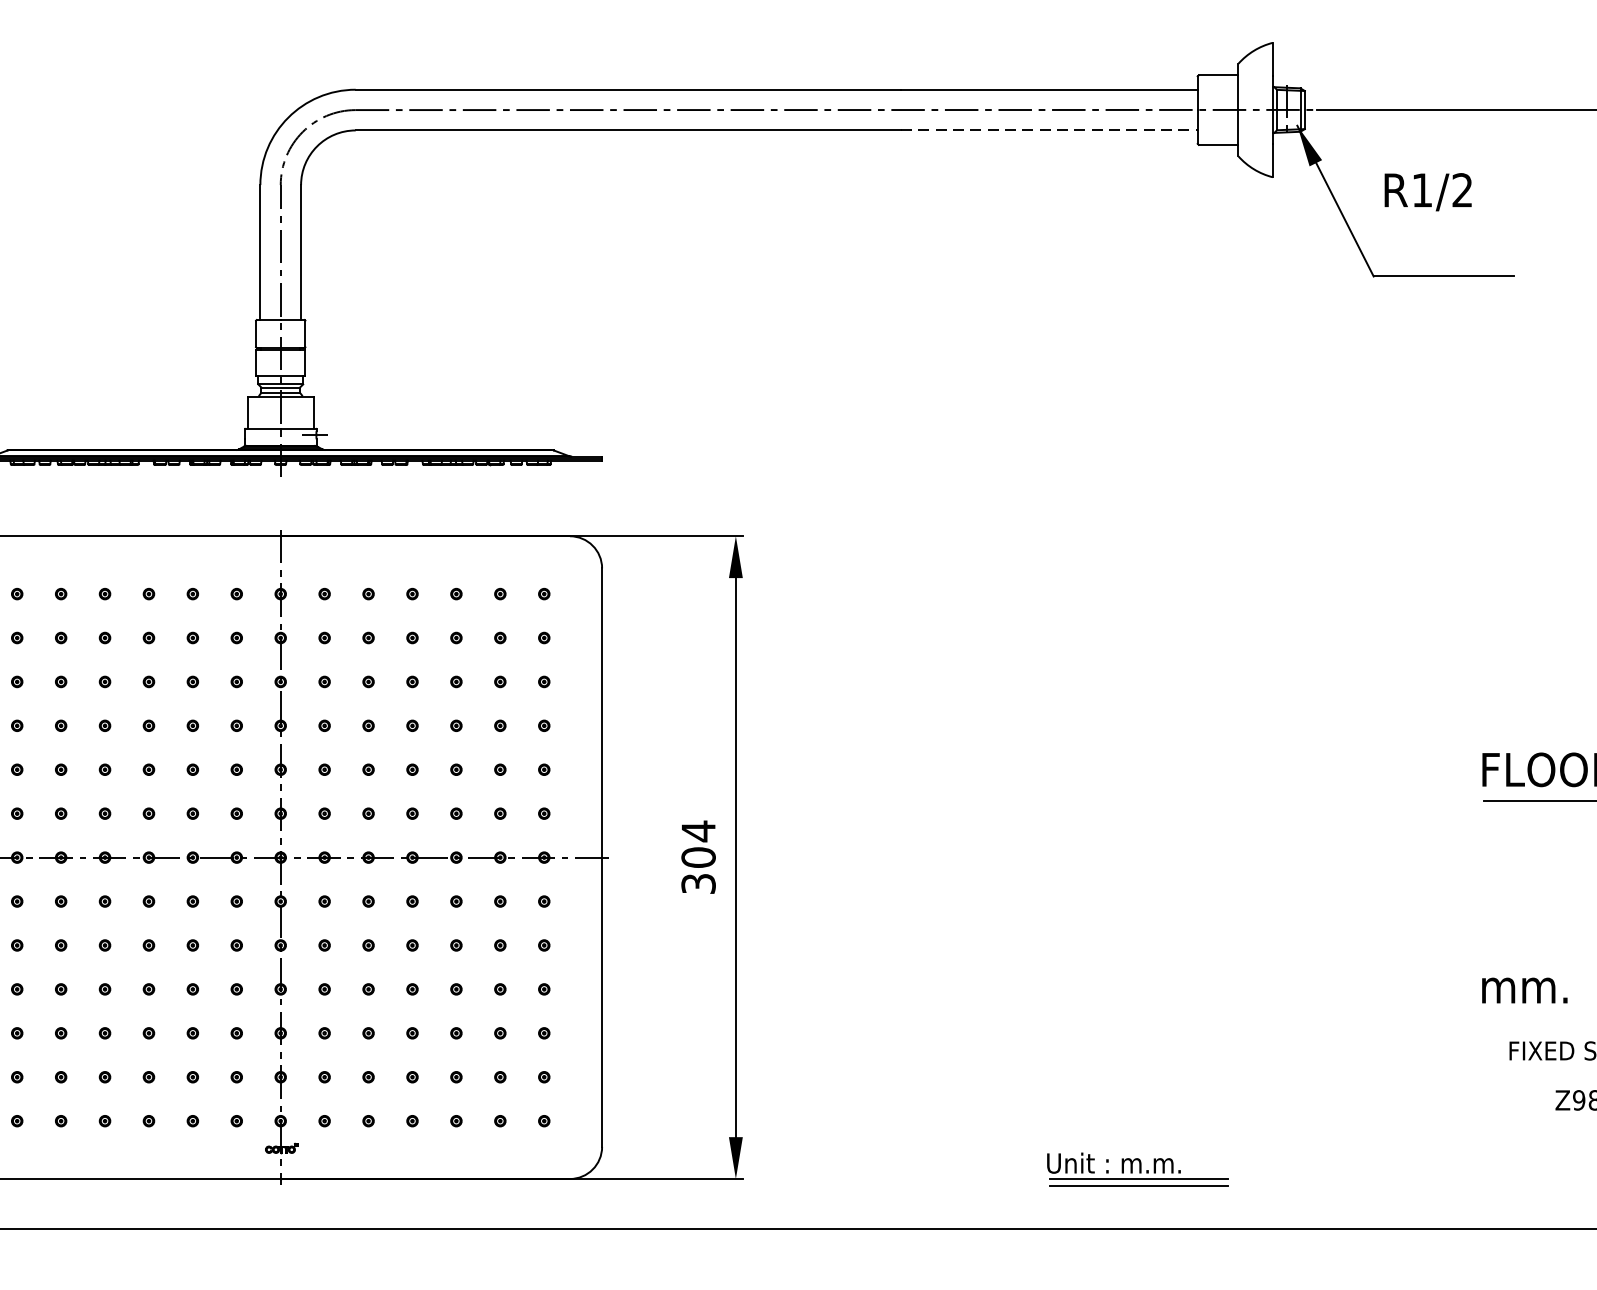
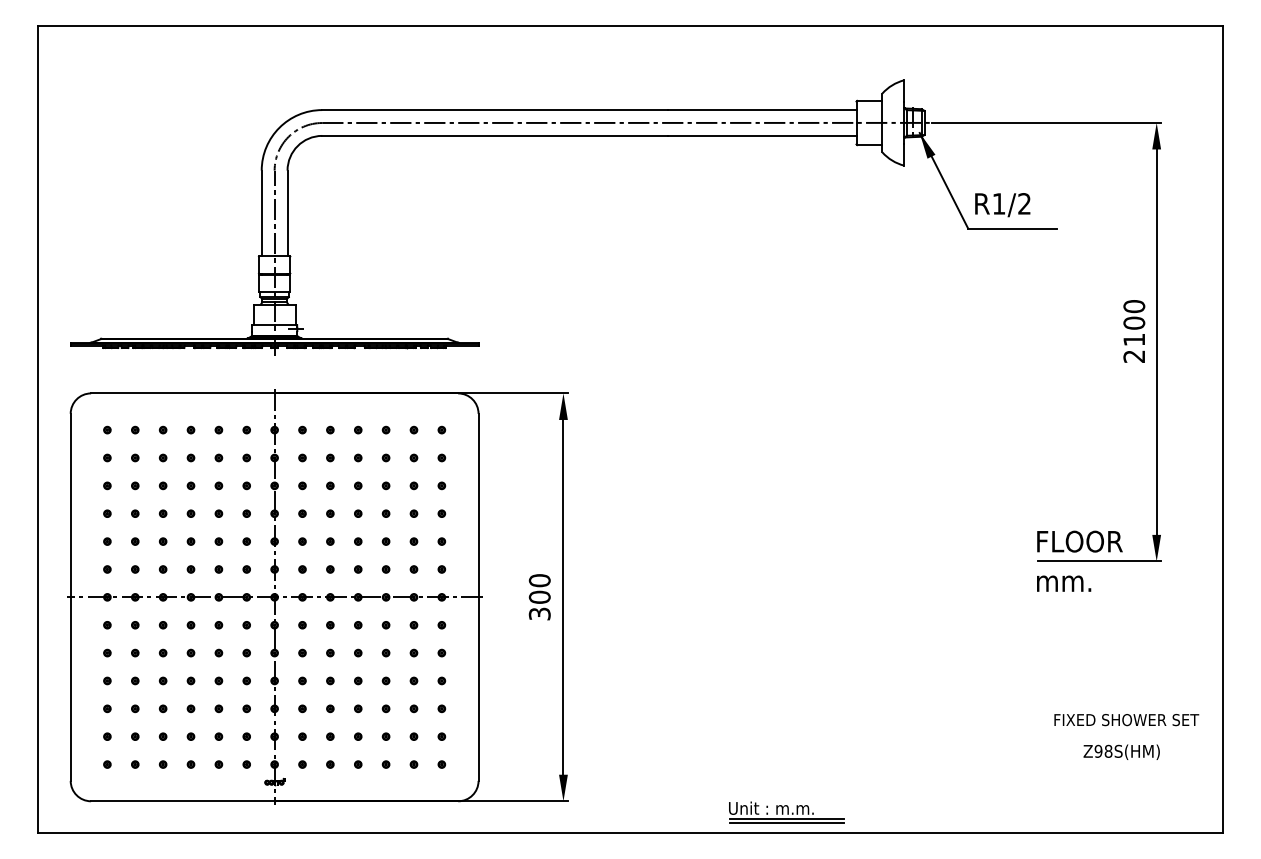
line: (1049, 129) -> (762, 135), dashed -> solid
text: (1427, 192) -> (1002, 205), moved
text: (698, 831) -> (539, 580), 304 -> 300
text: (1525, 990) -> (1064, 583), moved
part: (1137, 1169) -> (786, 812), moved

